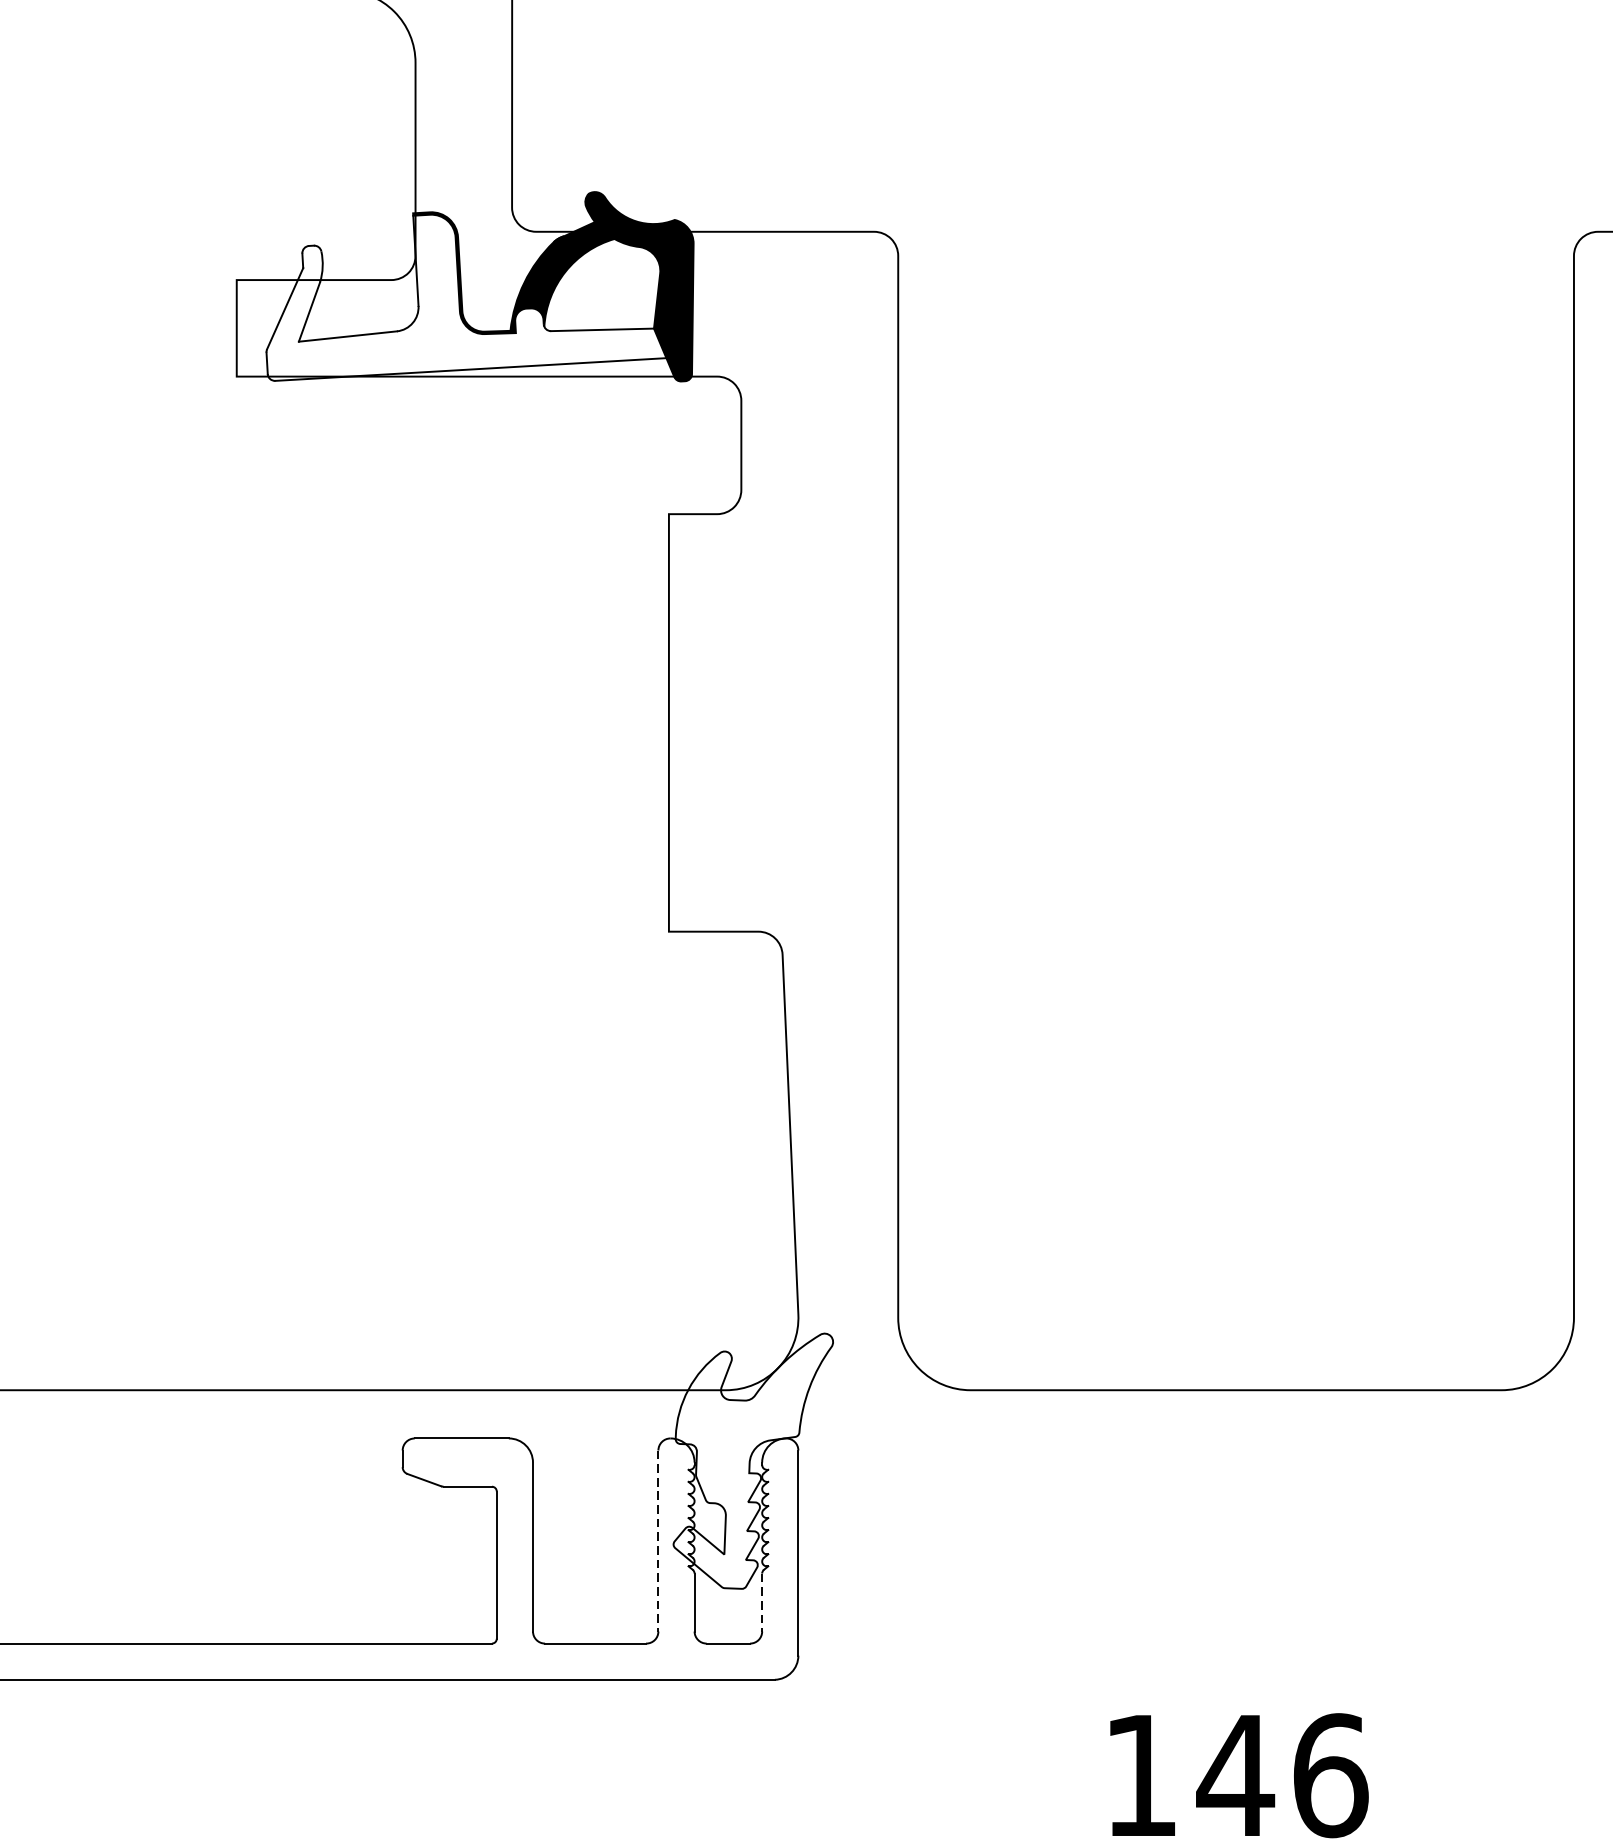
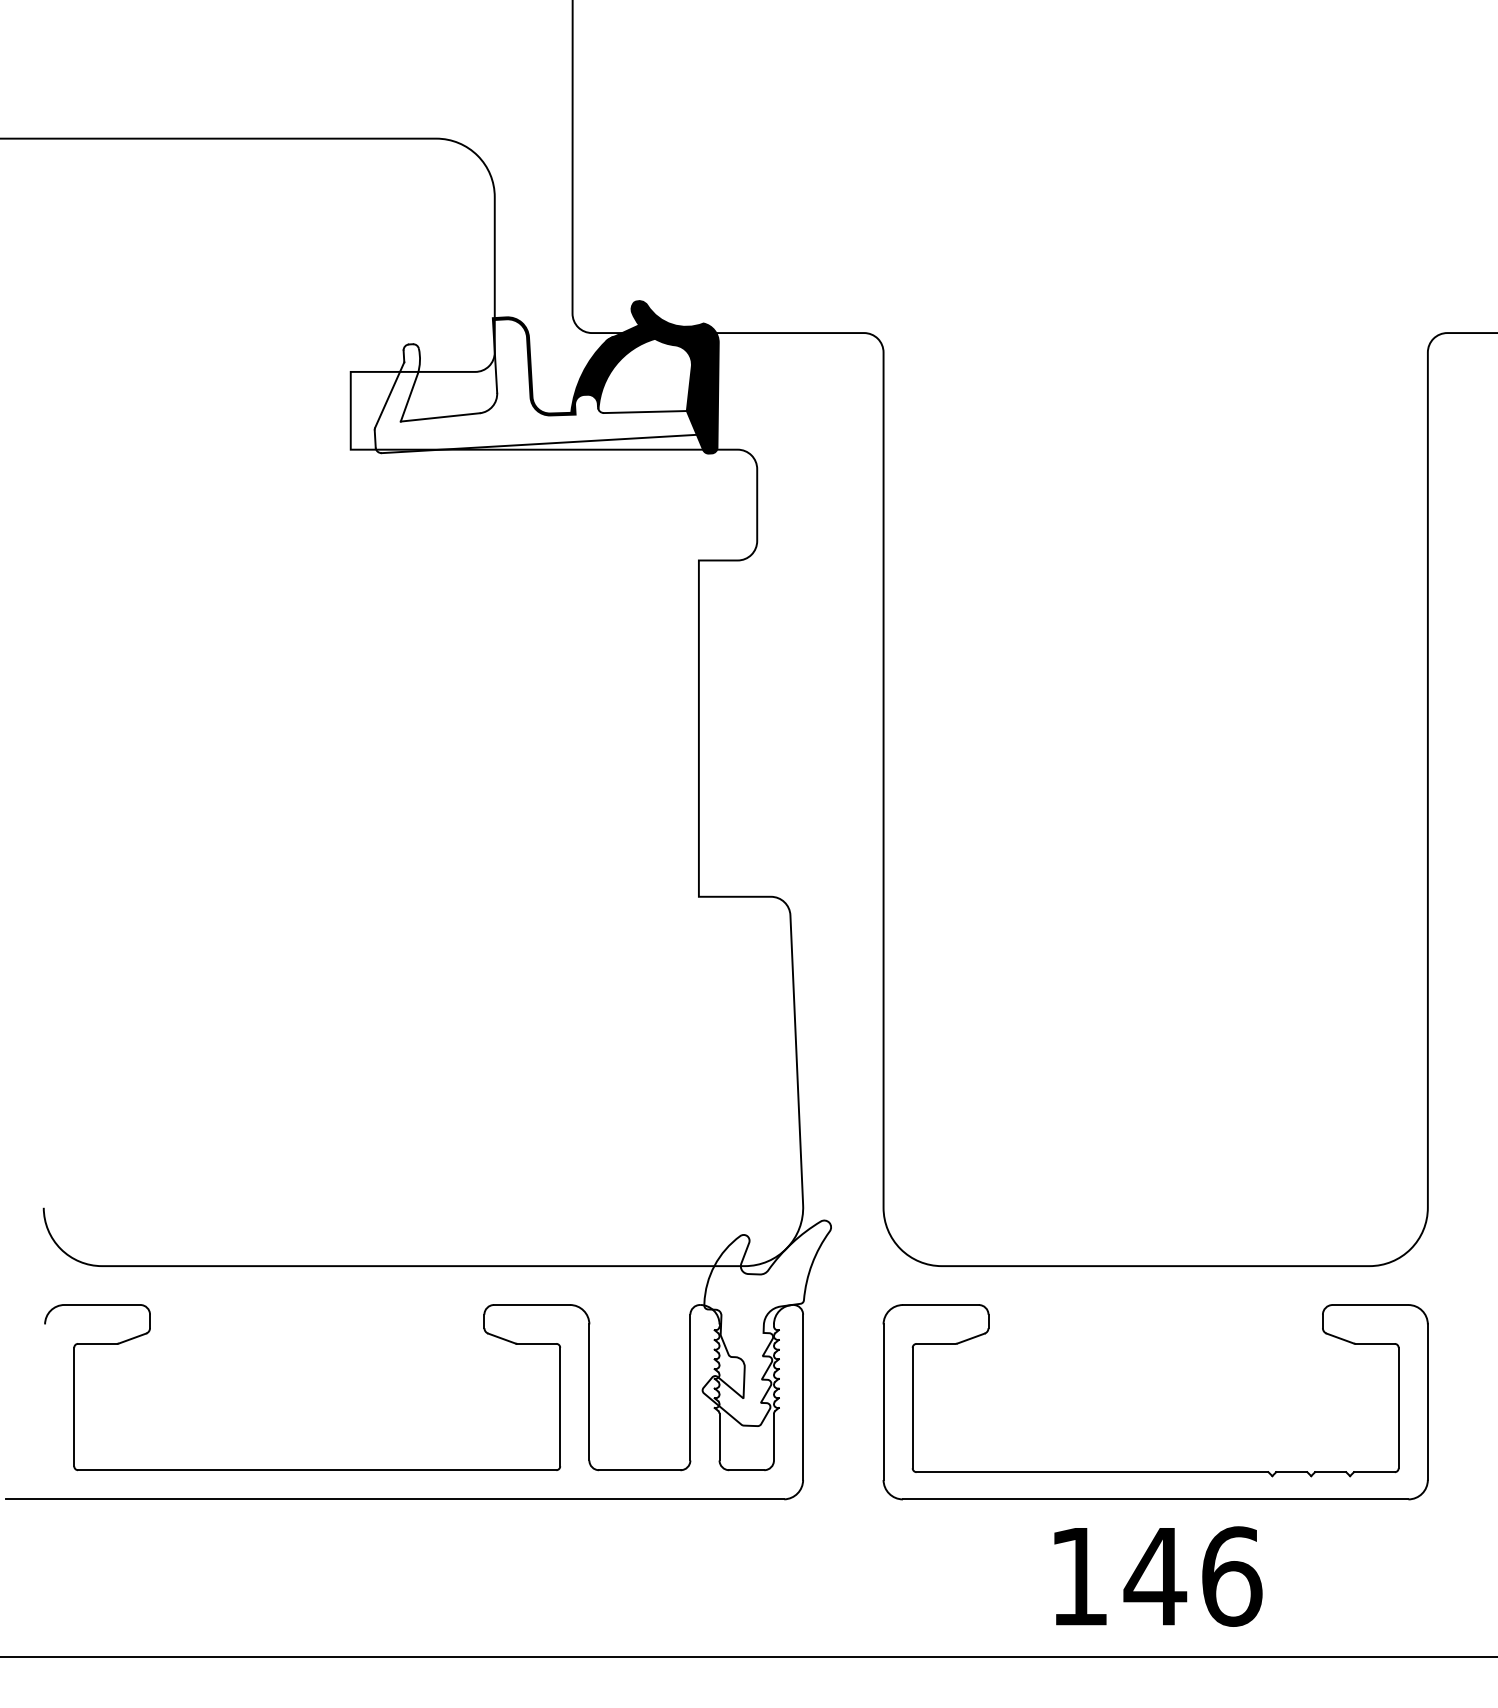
line: (658, 1540) -> (690, 1387), dashed -> solid
line: (761, 1602) -> (773, 1437), dashed -> solid
part: (1235, 1645) -> (1155, 1471), added

